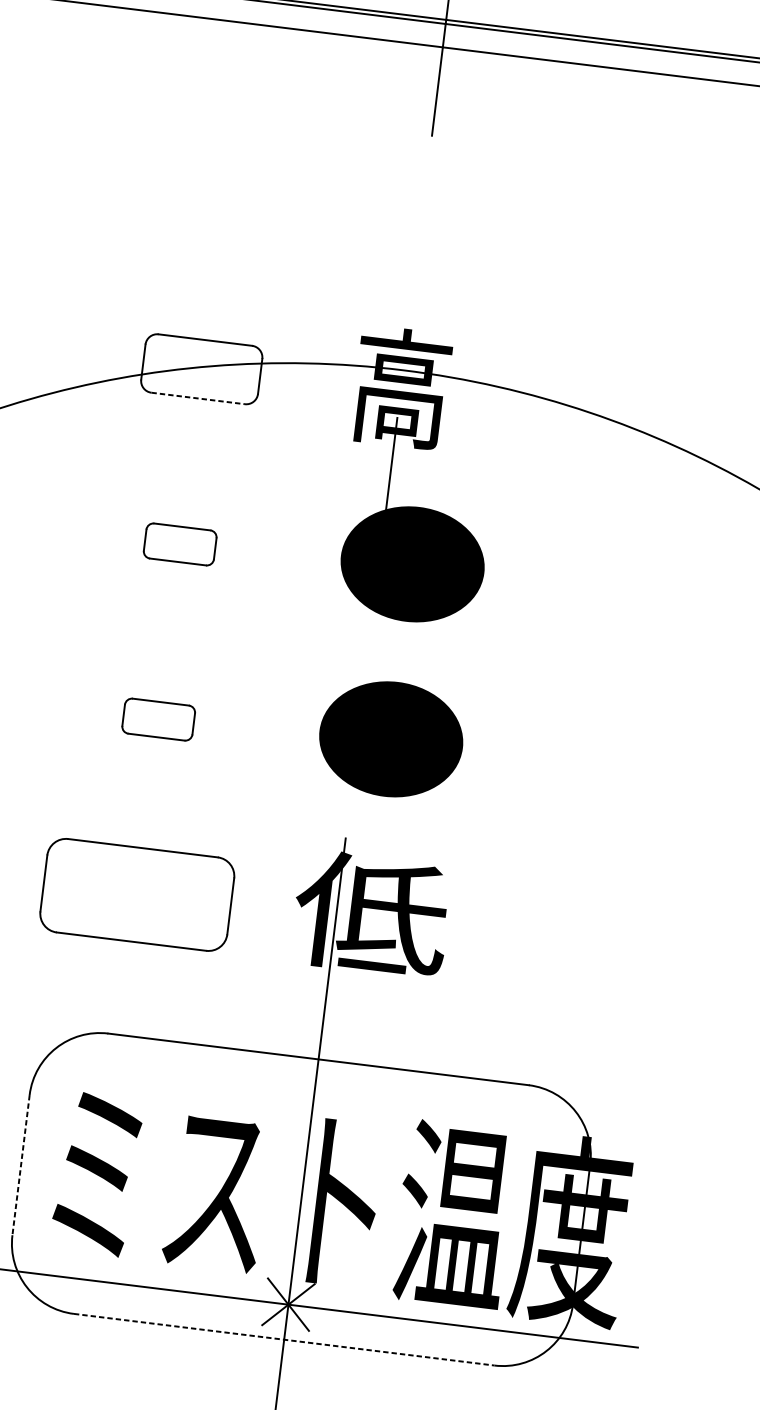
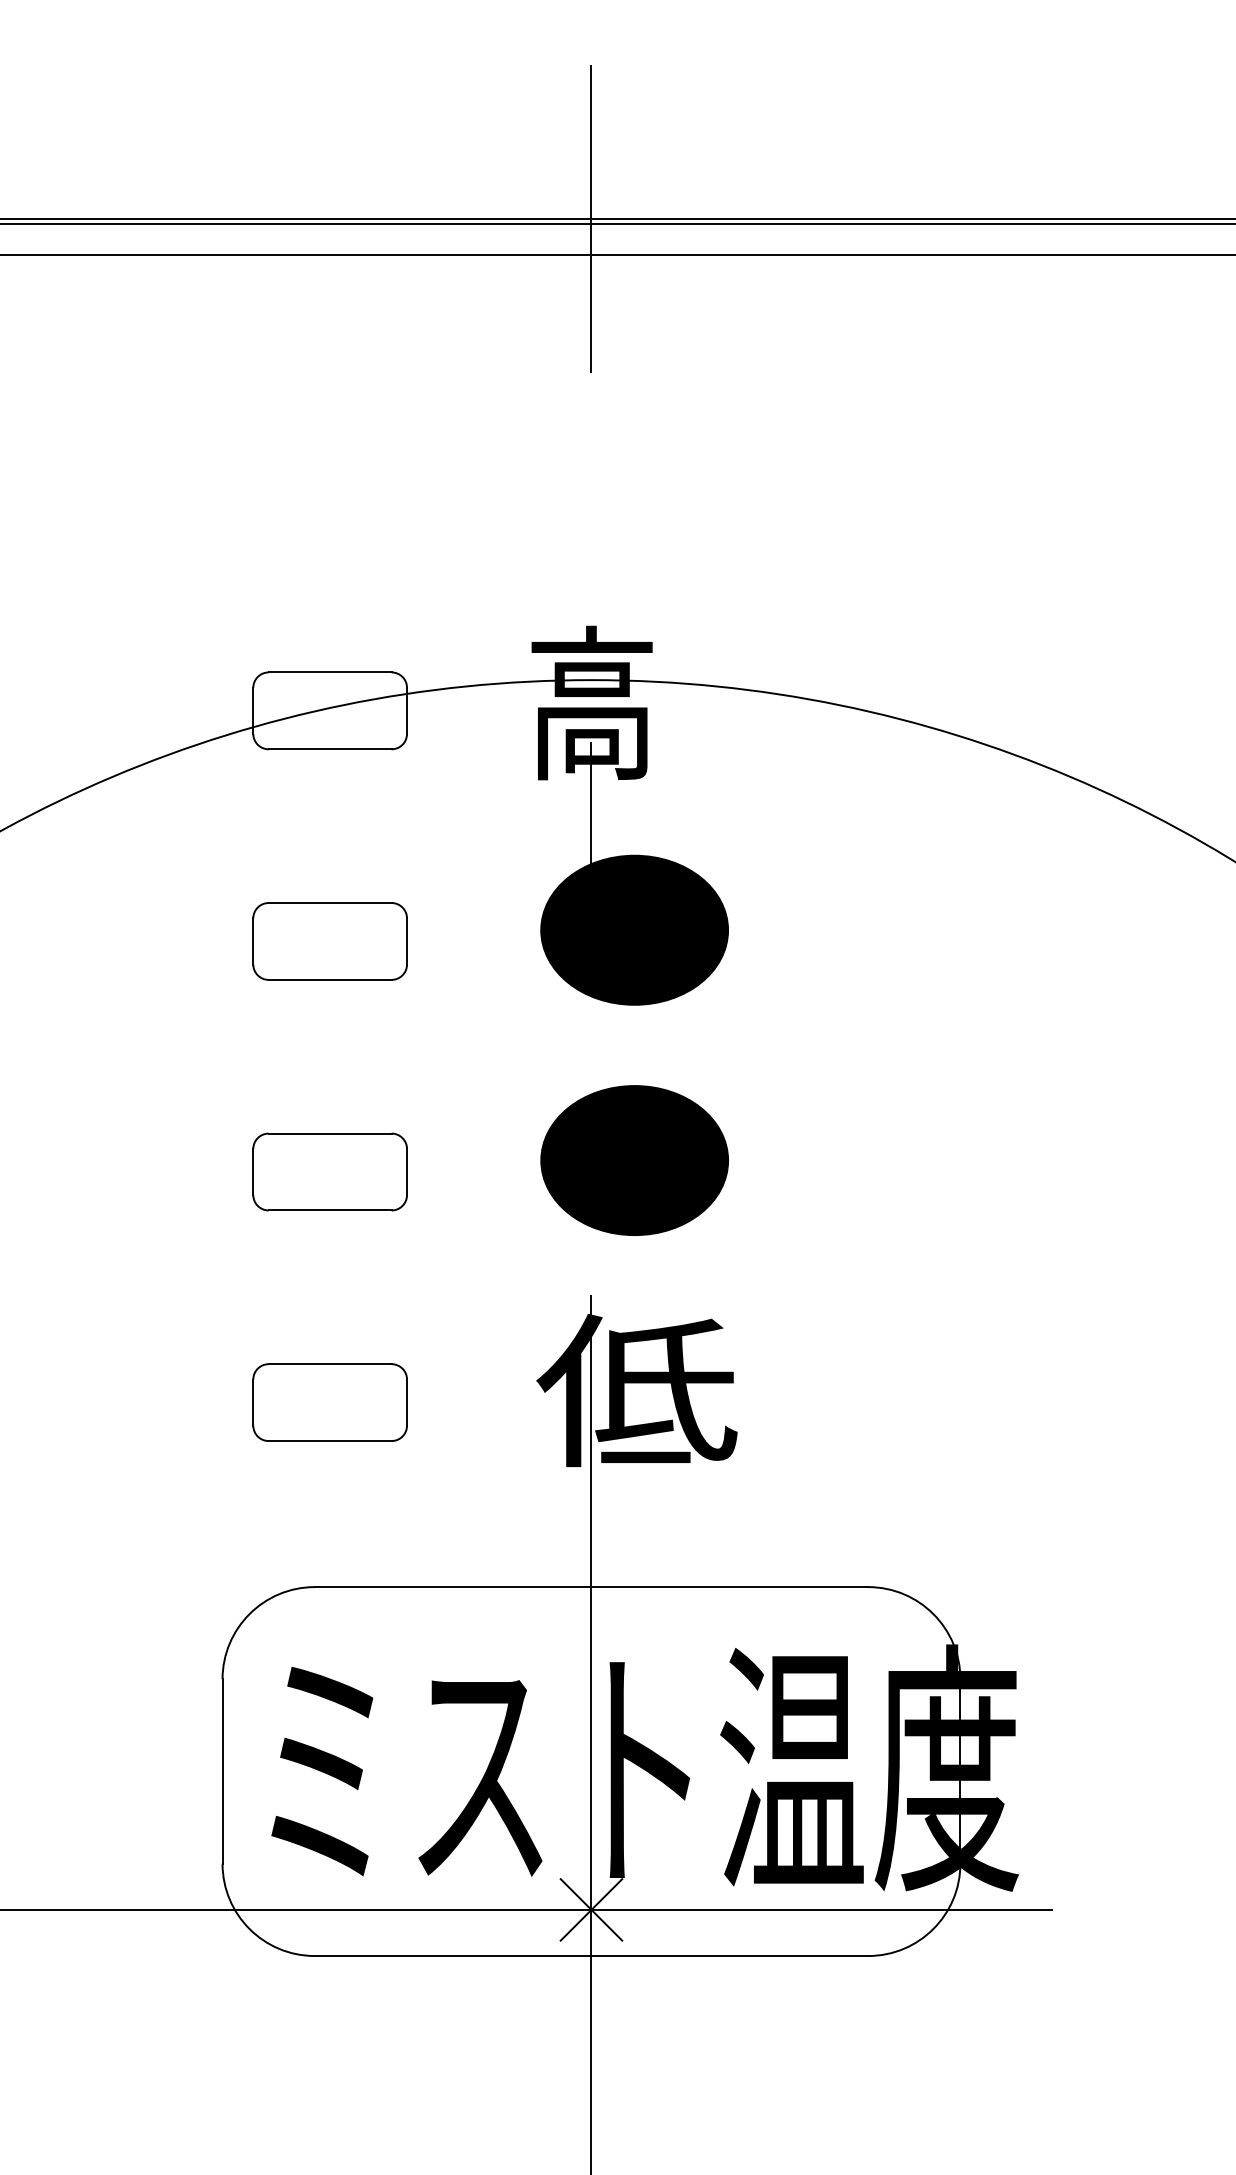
line: (198, 398) -> (330, 749), dashed -> solid
part: (179, 544) -> (329, 941), size x1.67
part: (158, 719) -> (329, 1171), size x1.67
part: (136, 894) -> (329, 1402), size x0.62
line: (20, 1165) -> (222, 1772), dashed -> solid
line: (284, 1340) -> (591, 1956), dashed -> solid

